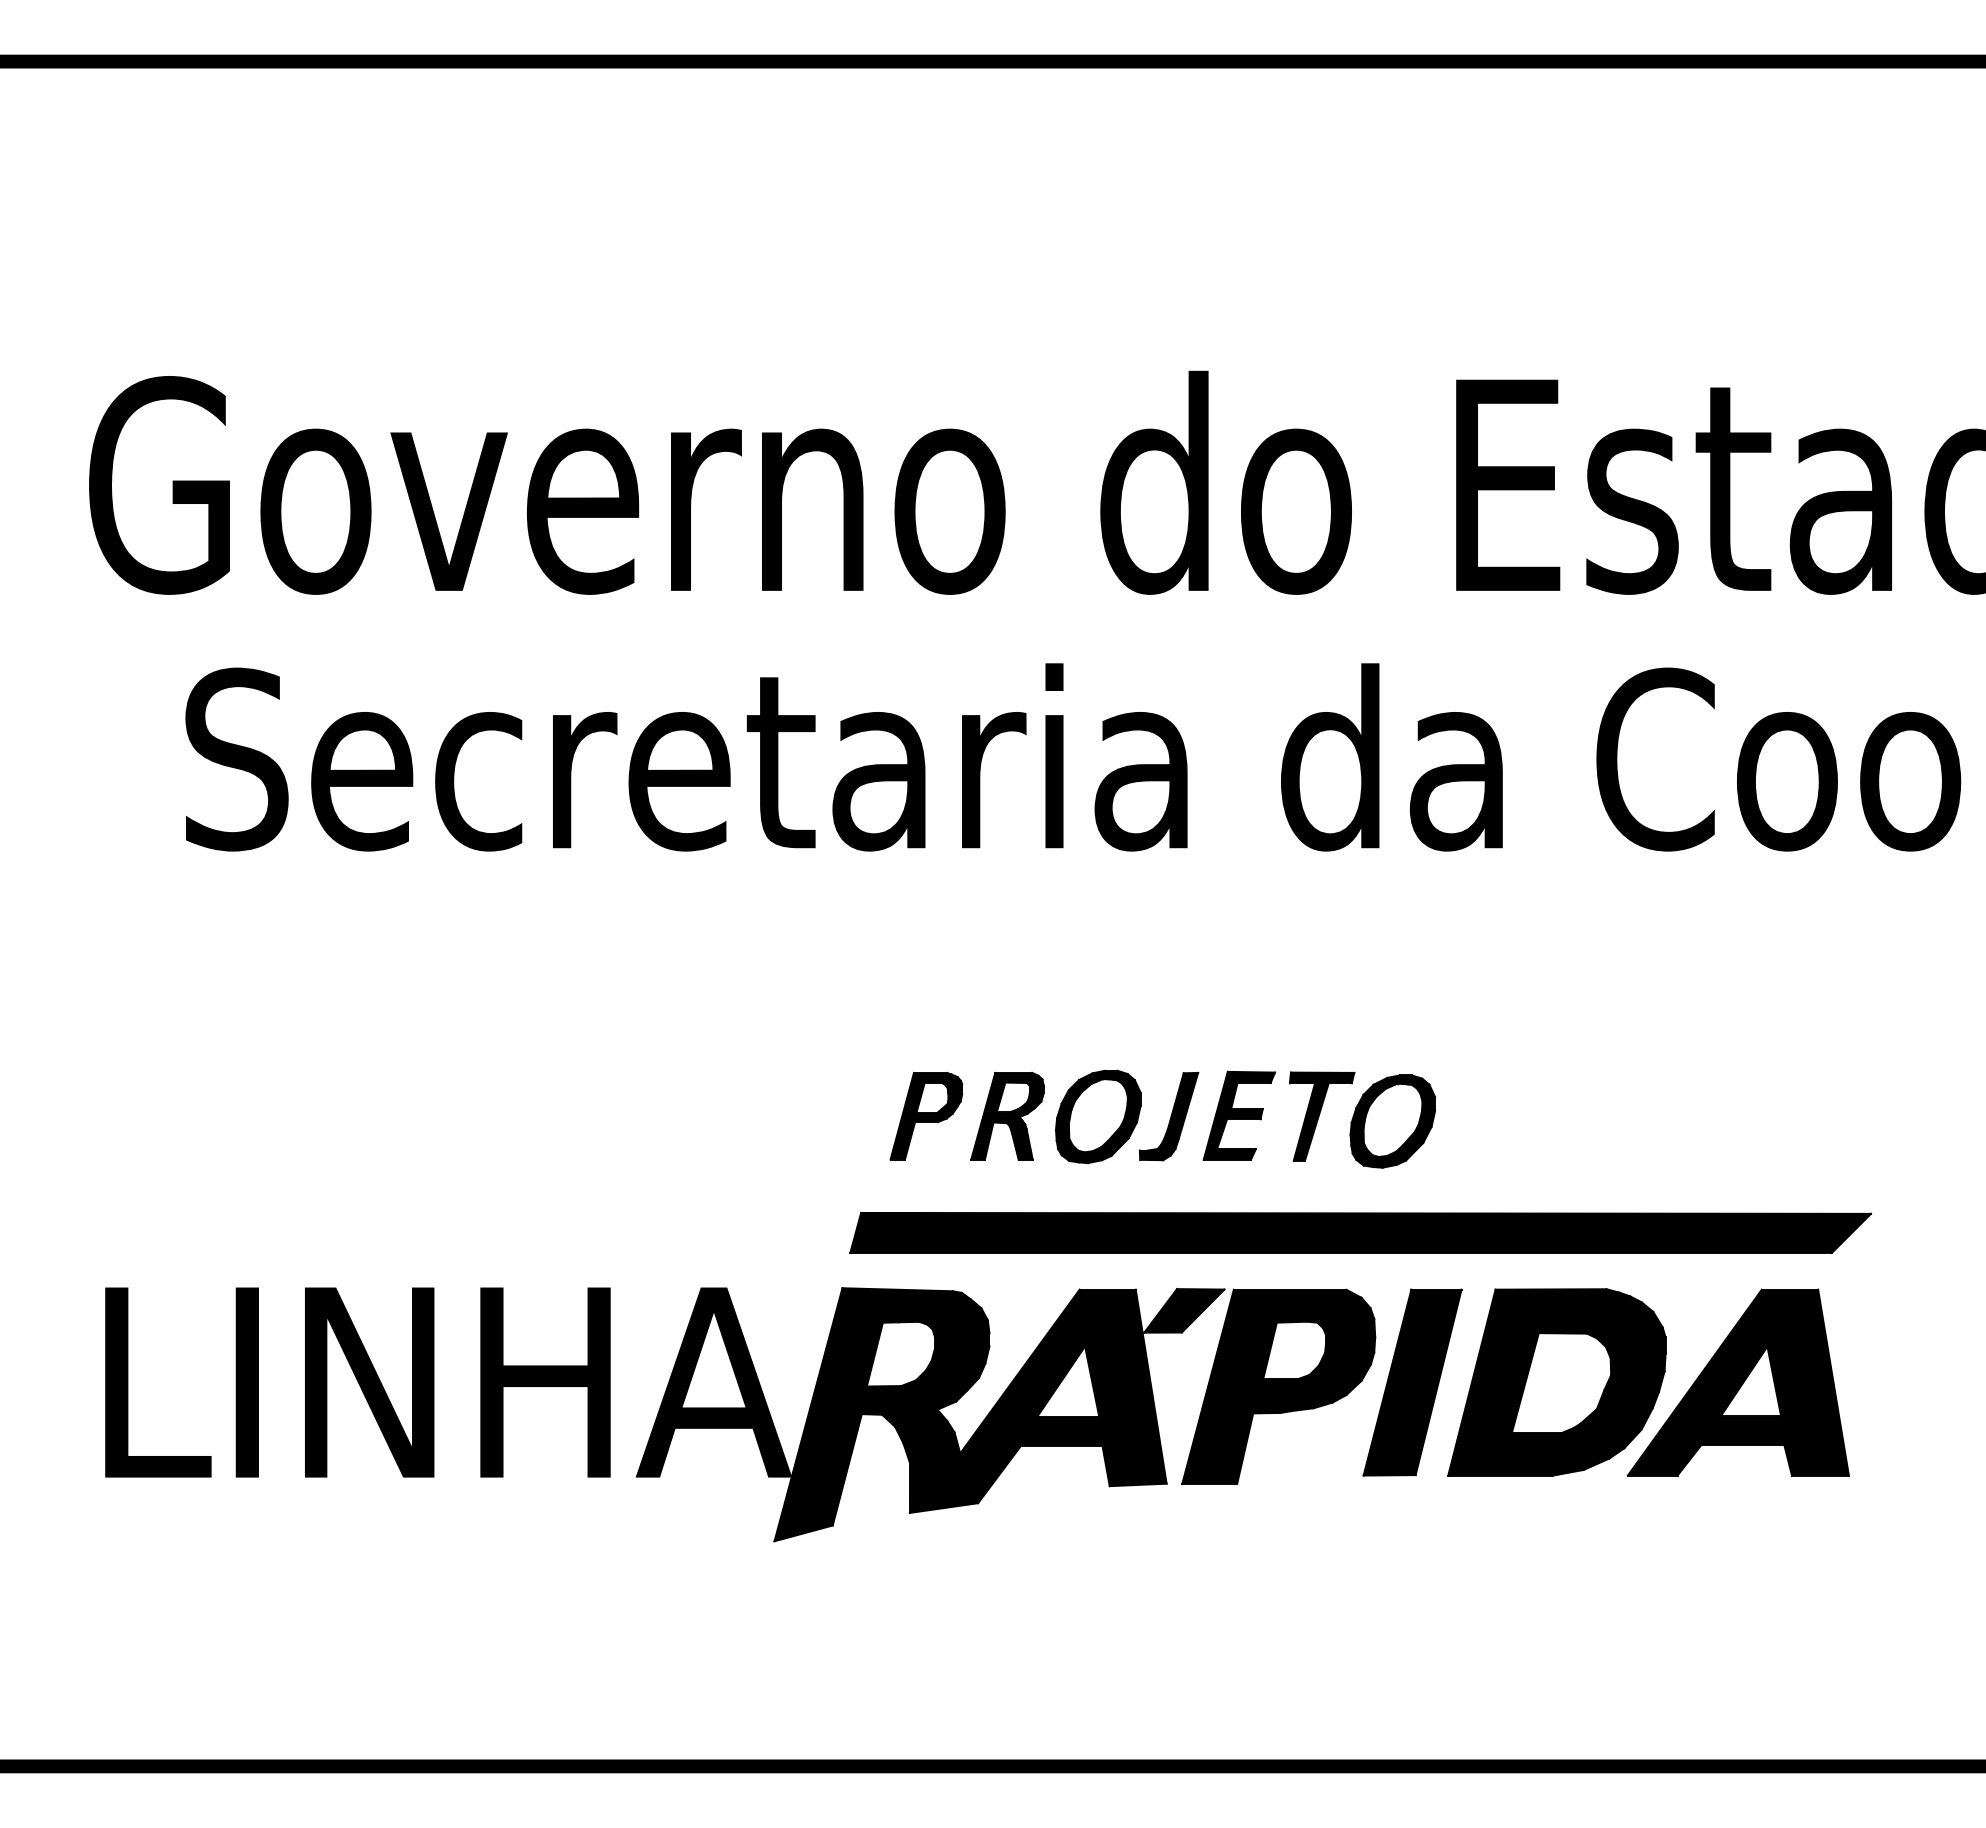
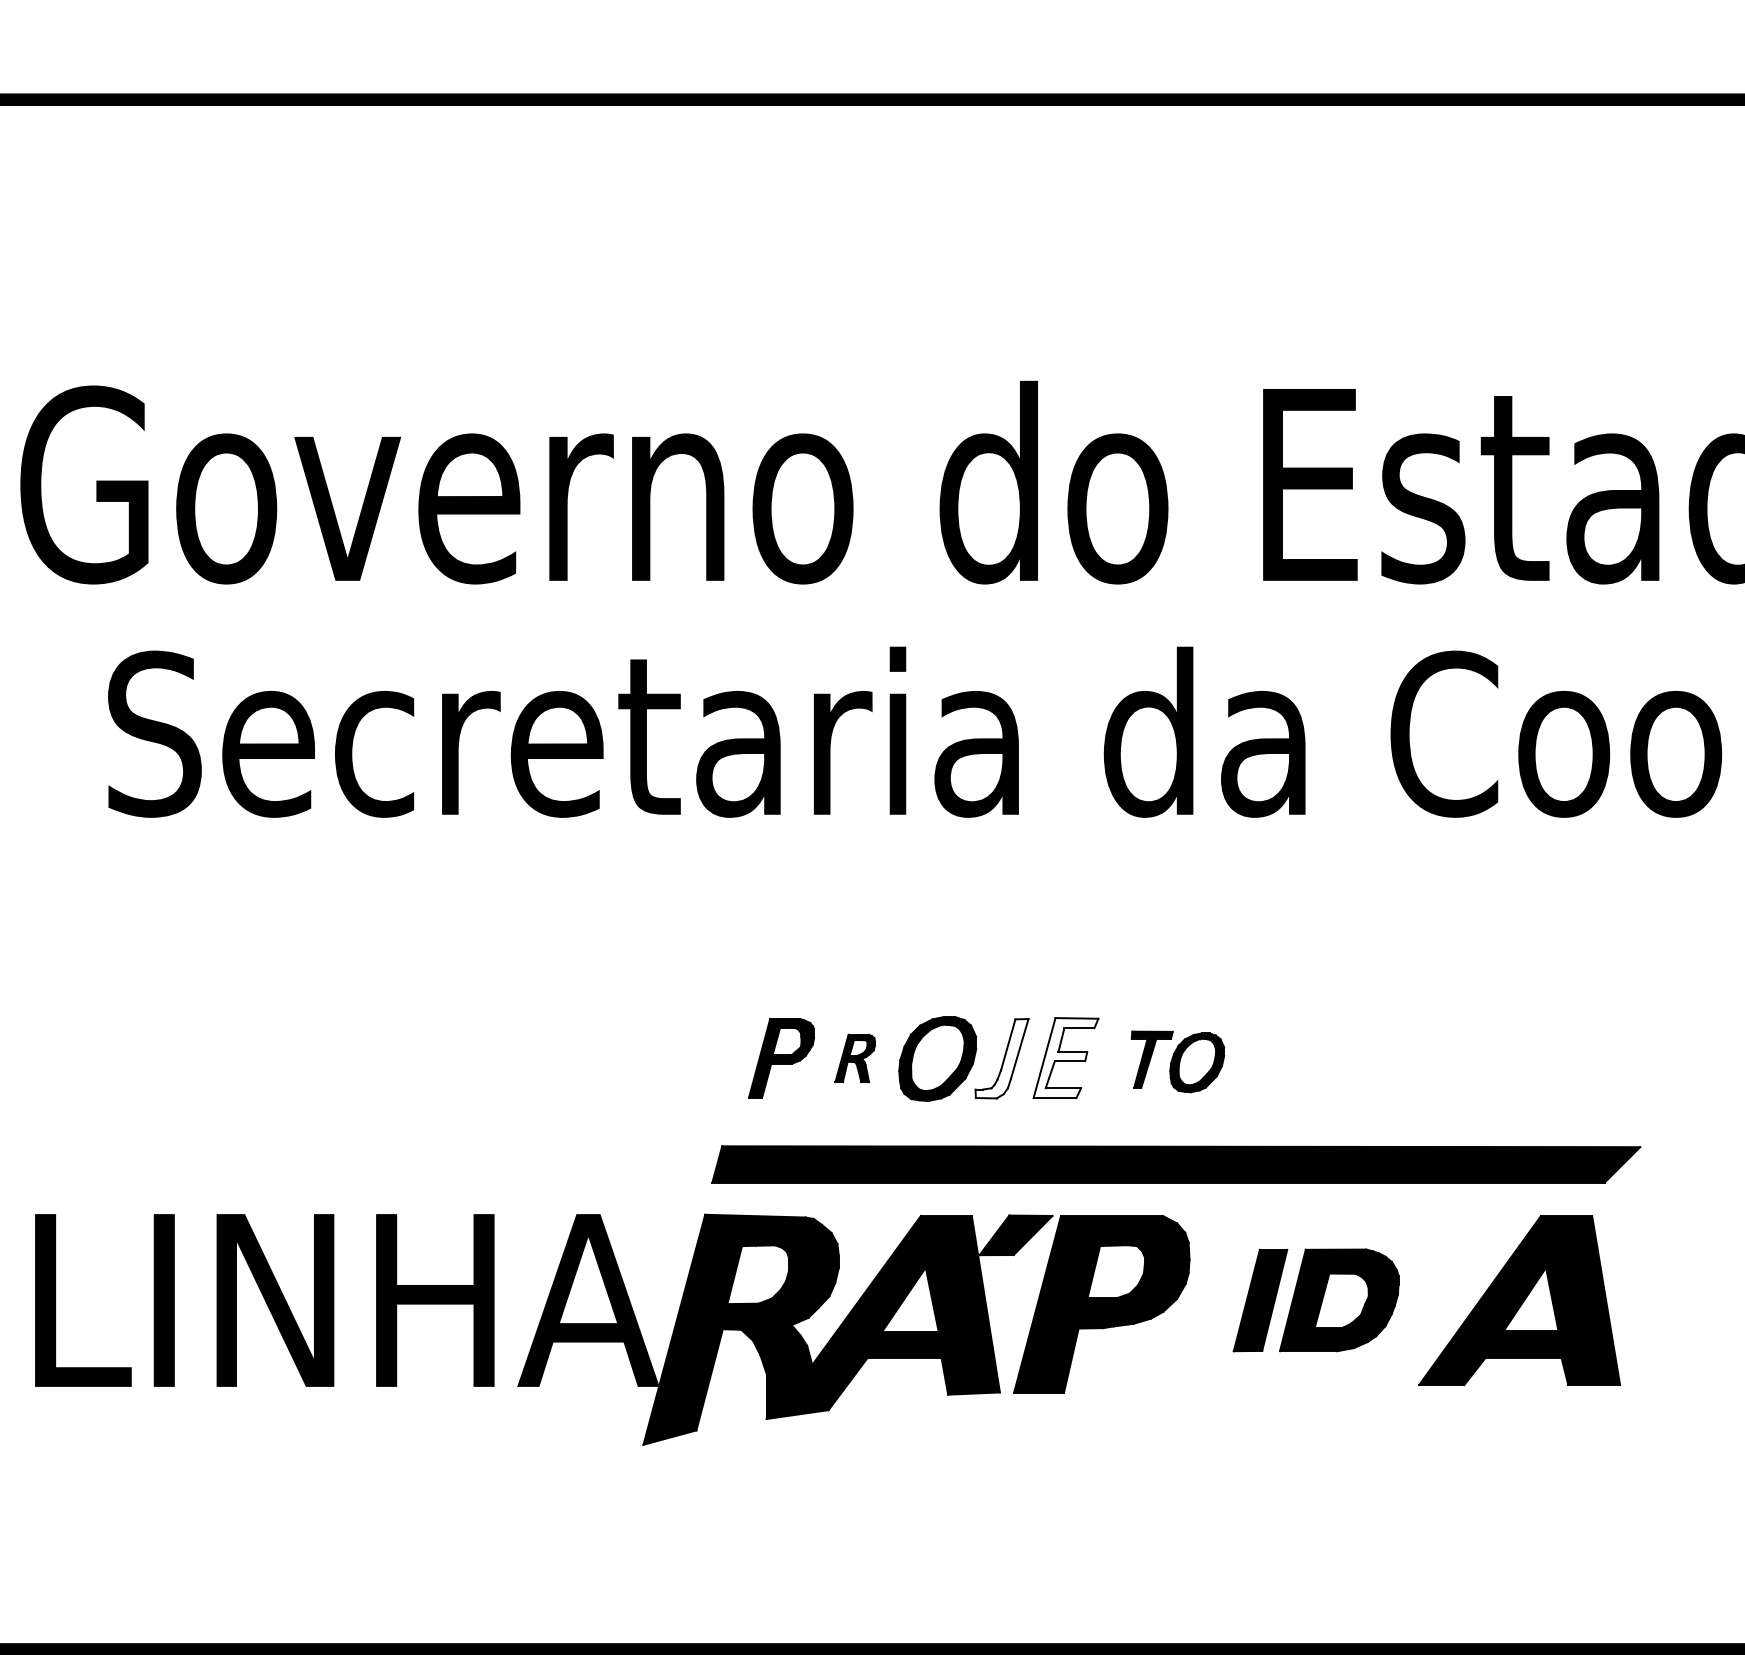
part: (1007, 1115) -> (855, 1057), size x0.6
fill: (1238, 1115) -> (1065, 1057), removed
fill: (1168, 1116) -> (1001, 1058), removed
part: (1362, 1119) -> (1177, 1061), size x0.7
part: (1514, 1382) -> (1316, 1300), size x0.6

